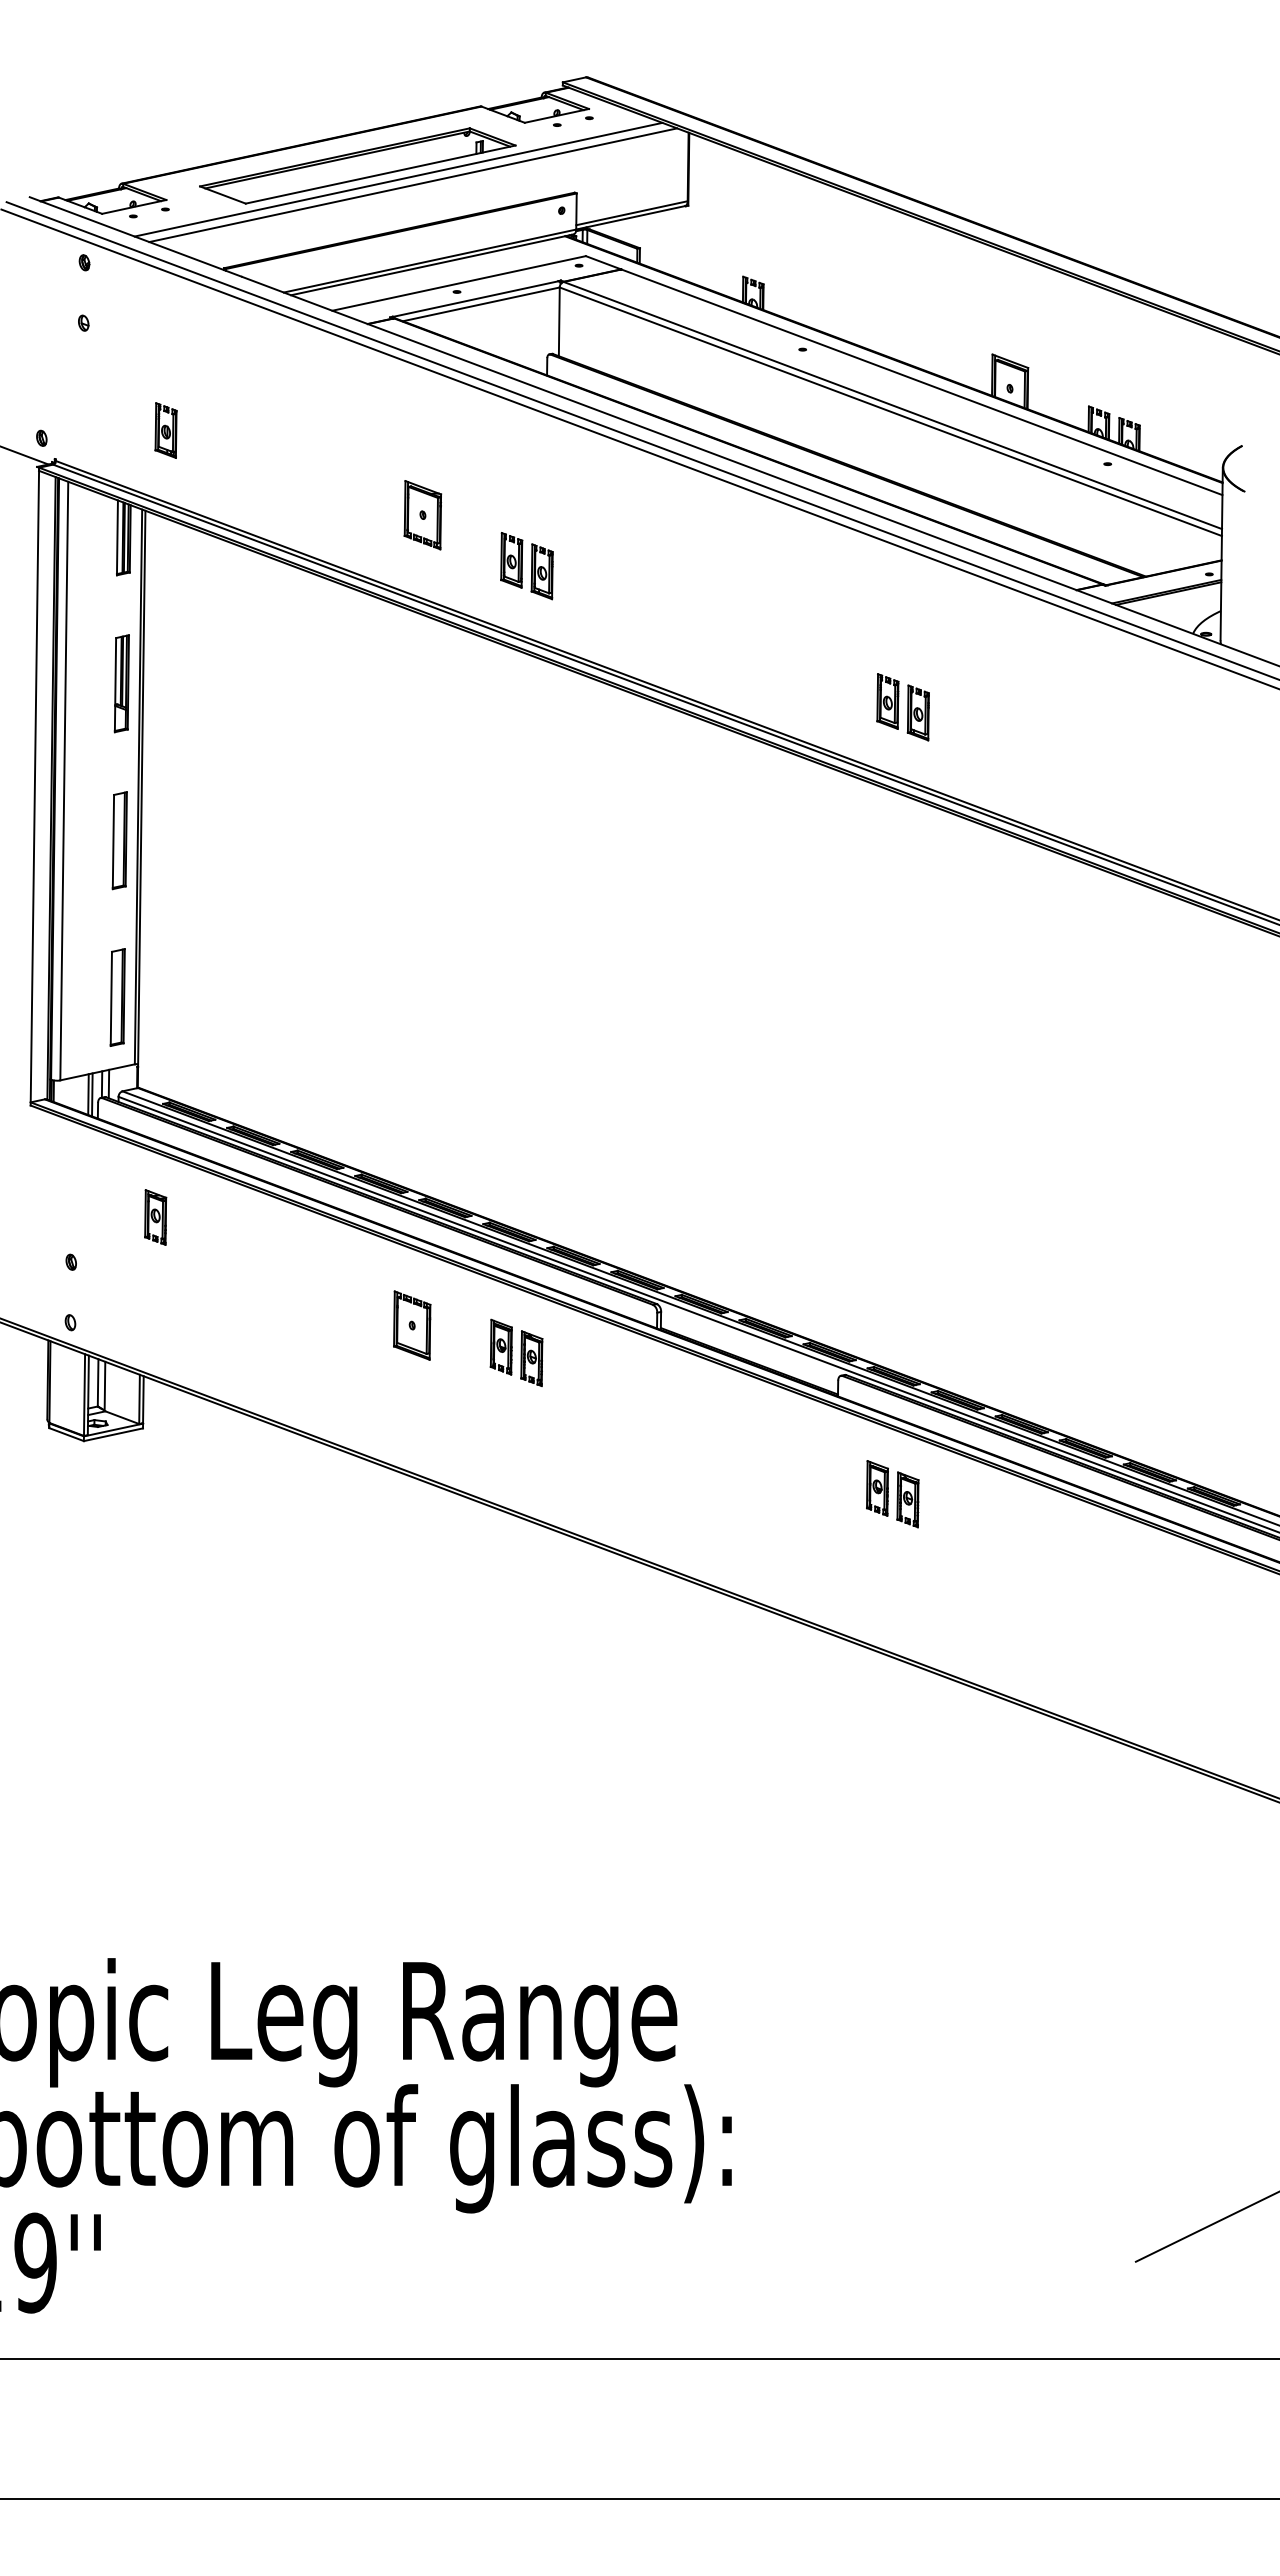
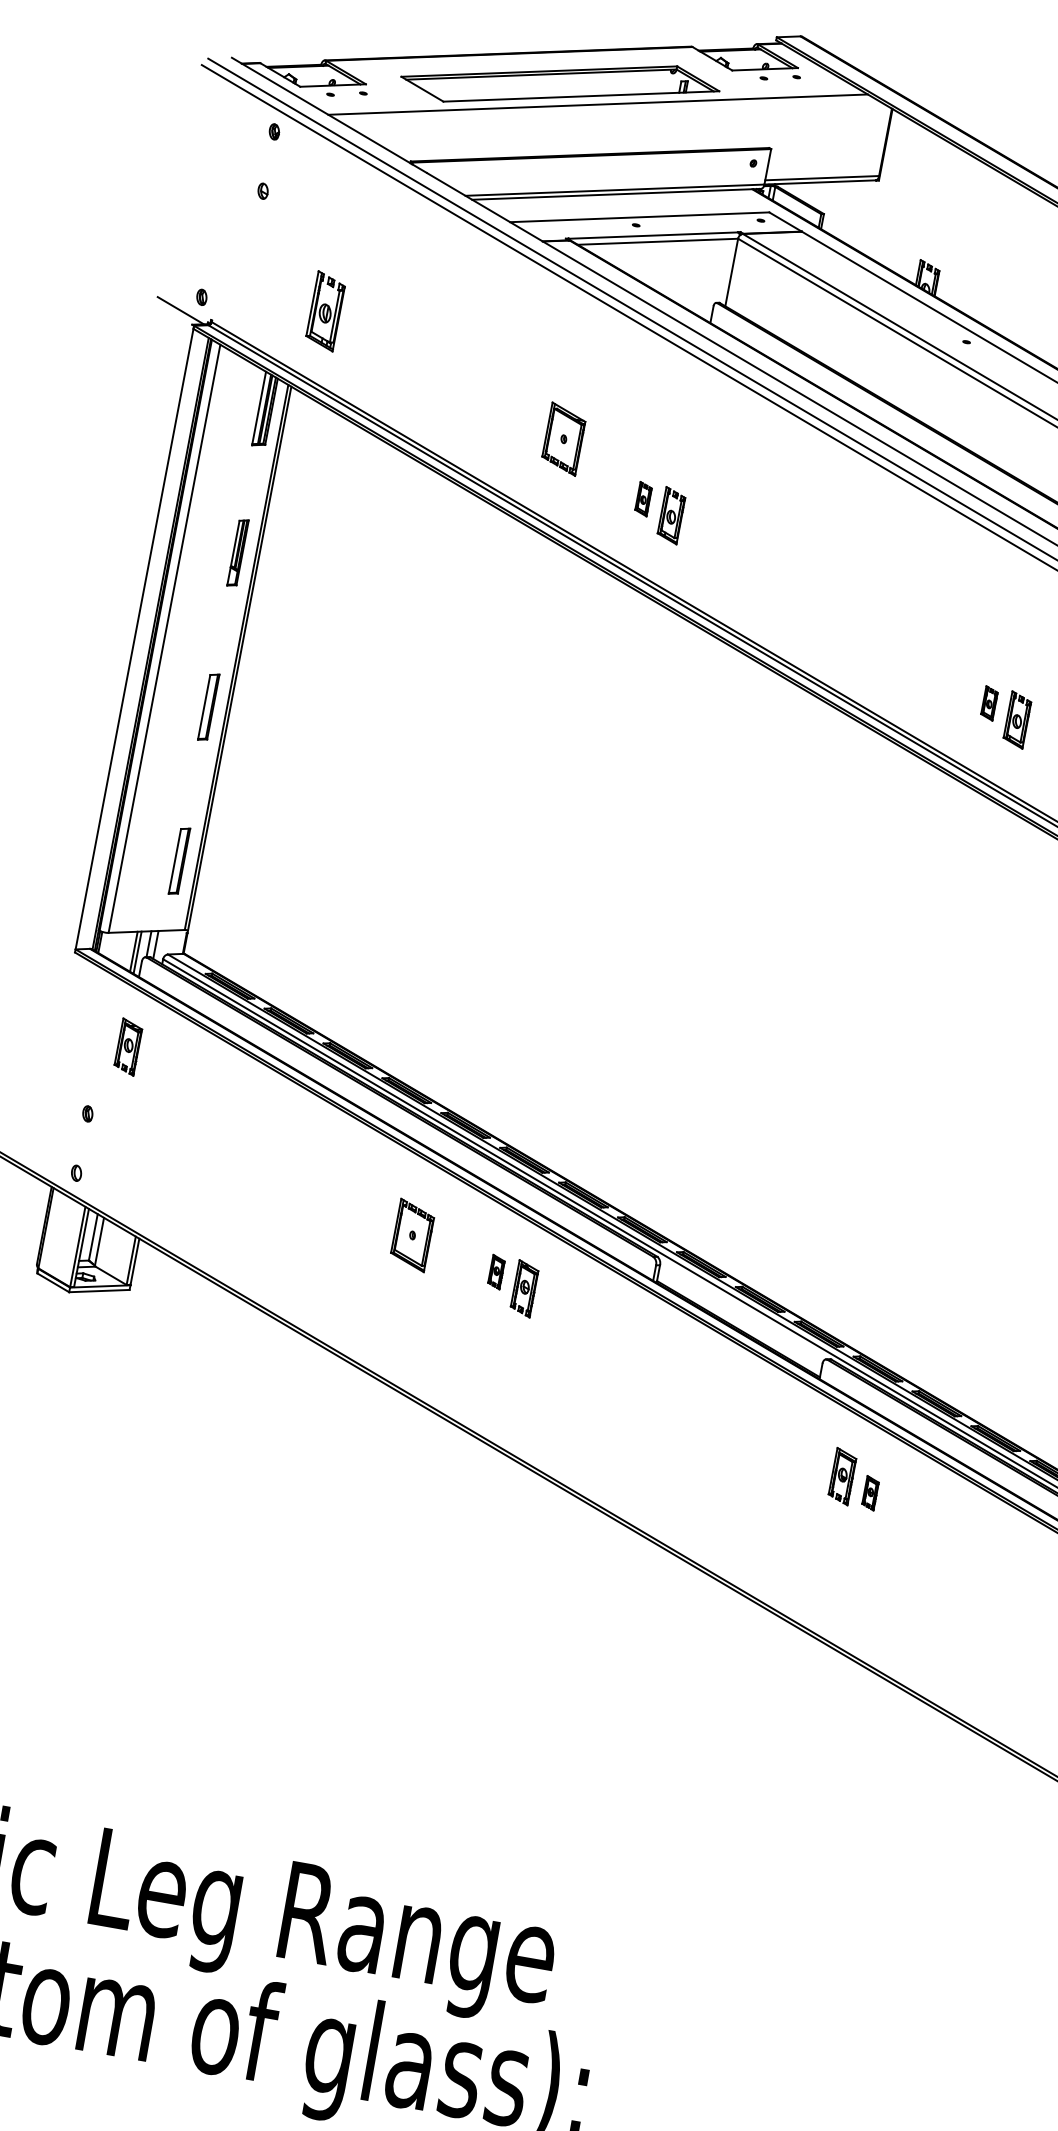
line: (413, 185) -> (611, 112), removed
part: (165, 430) -> (325, 311), size x1.4
part: (511, 560) -> (643, 499), size x0.6
part: (121, 683) -> (237, 552), size x0.7
part: (887, 701) -> (989, 703), size x0.6
part: (119, 840) -> (208, 706), size x0.7
part: (117, 997) -> (179, 861), size x0.7
part: (155, 1217) -> (128, 1047), moved
part: (500, 1346) -> (495, 1271), size x0.6
part: (907, 1499) -> (870, 1492), size x0.6

